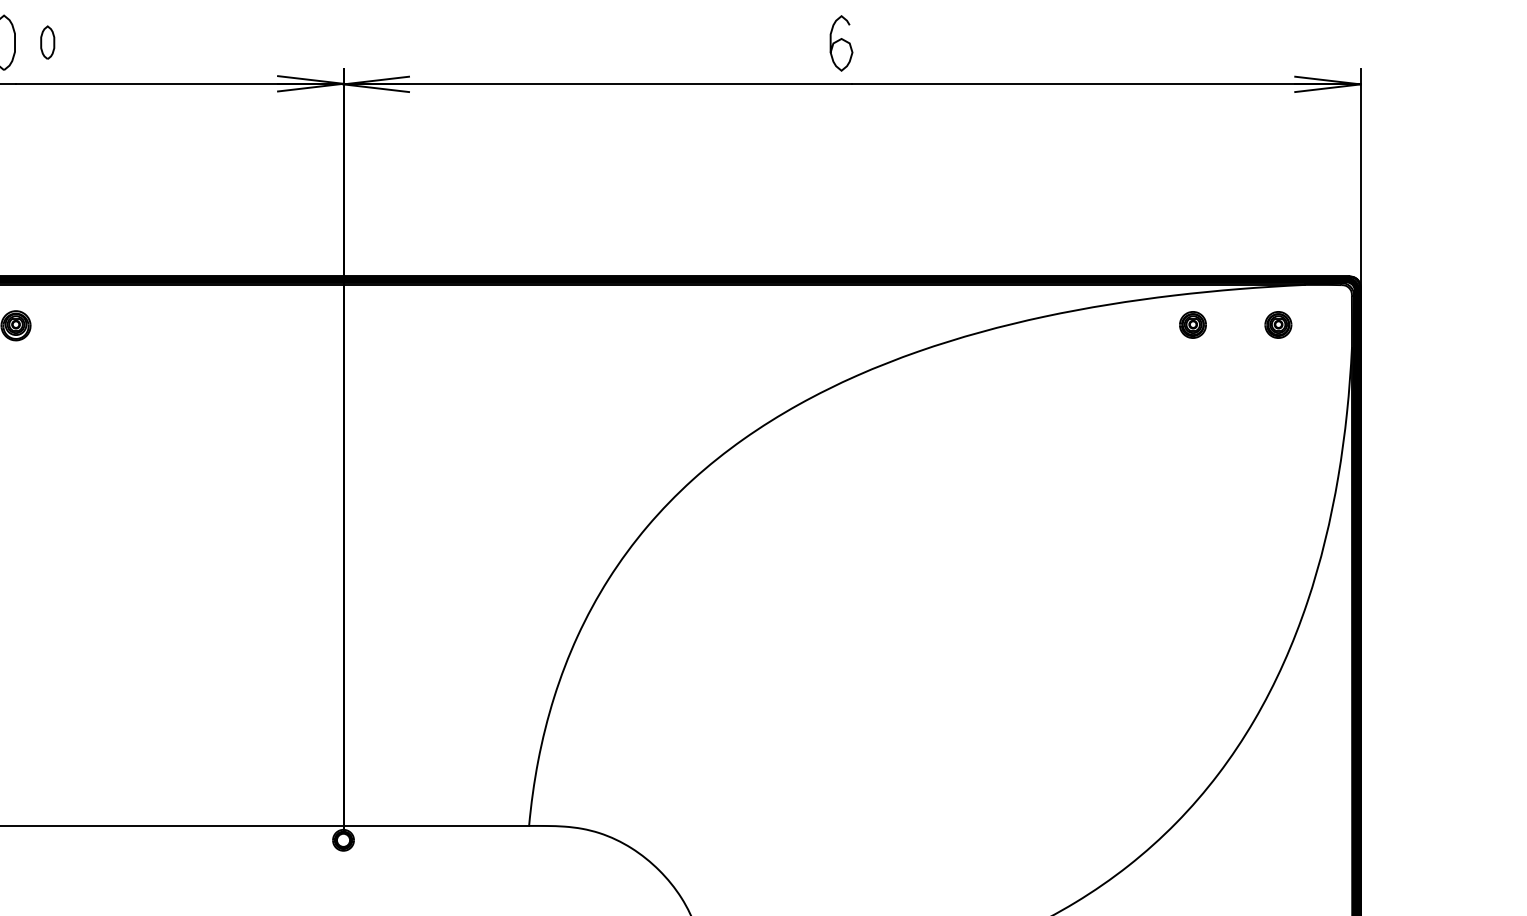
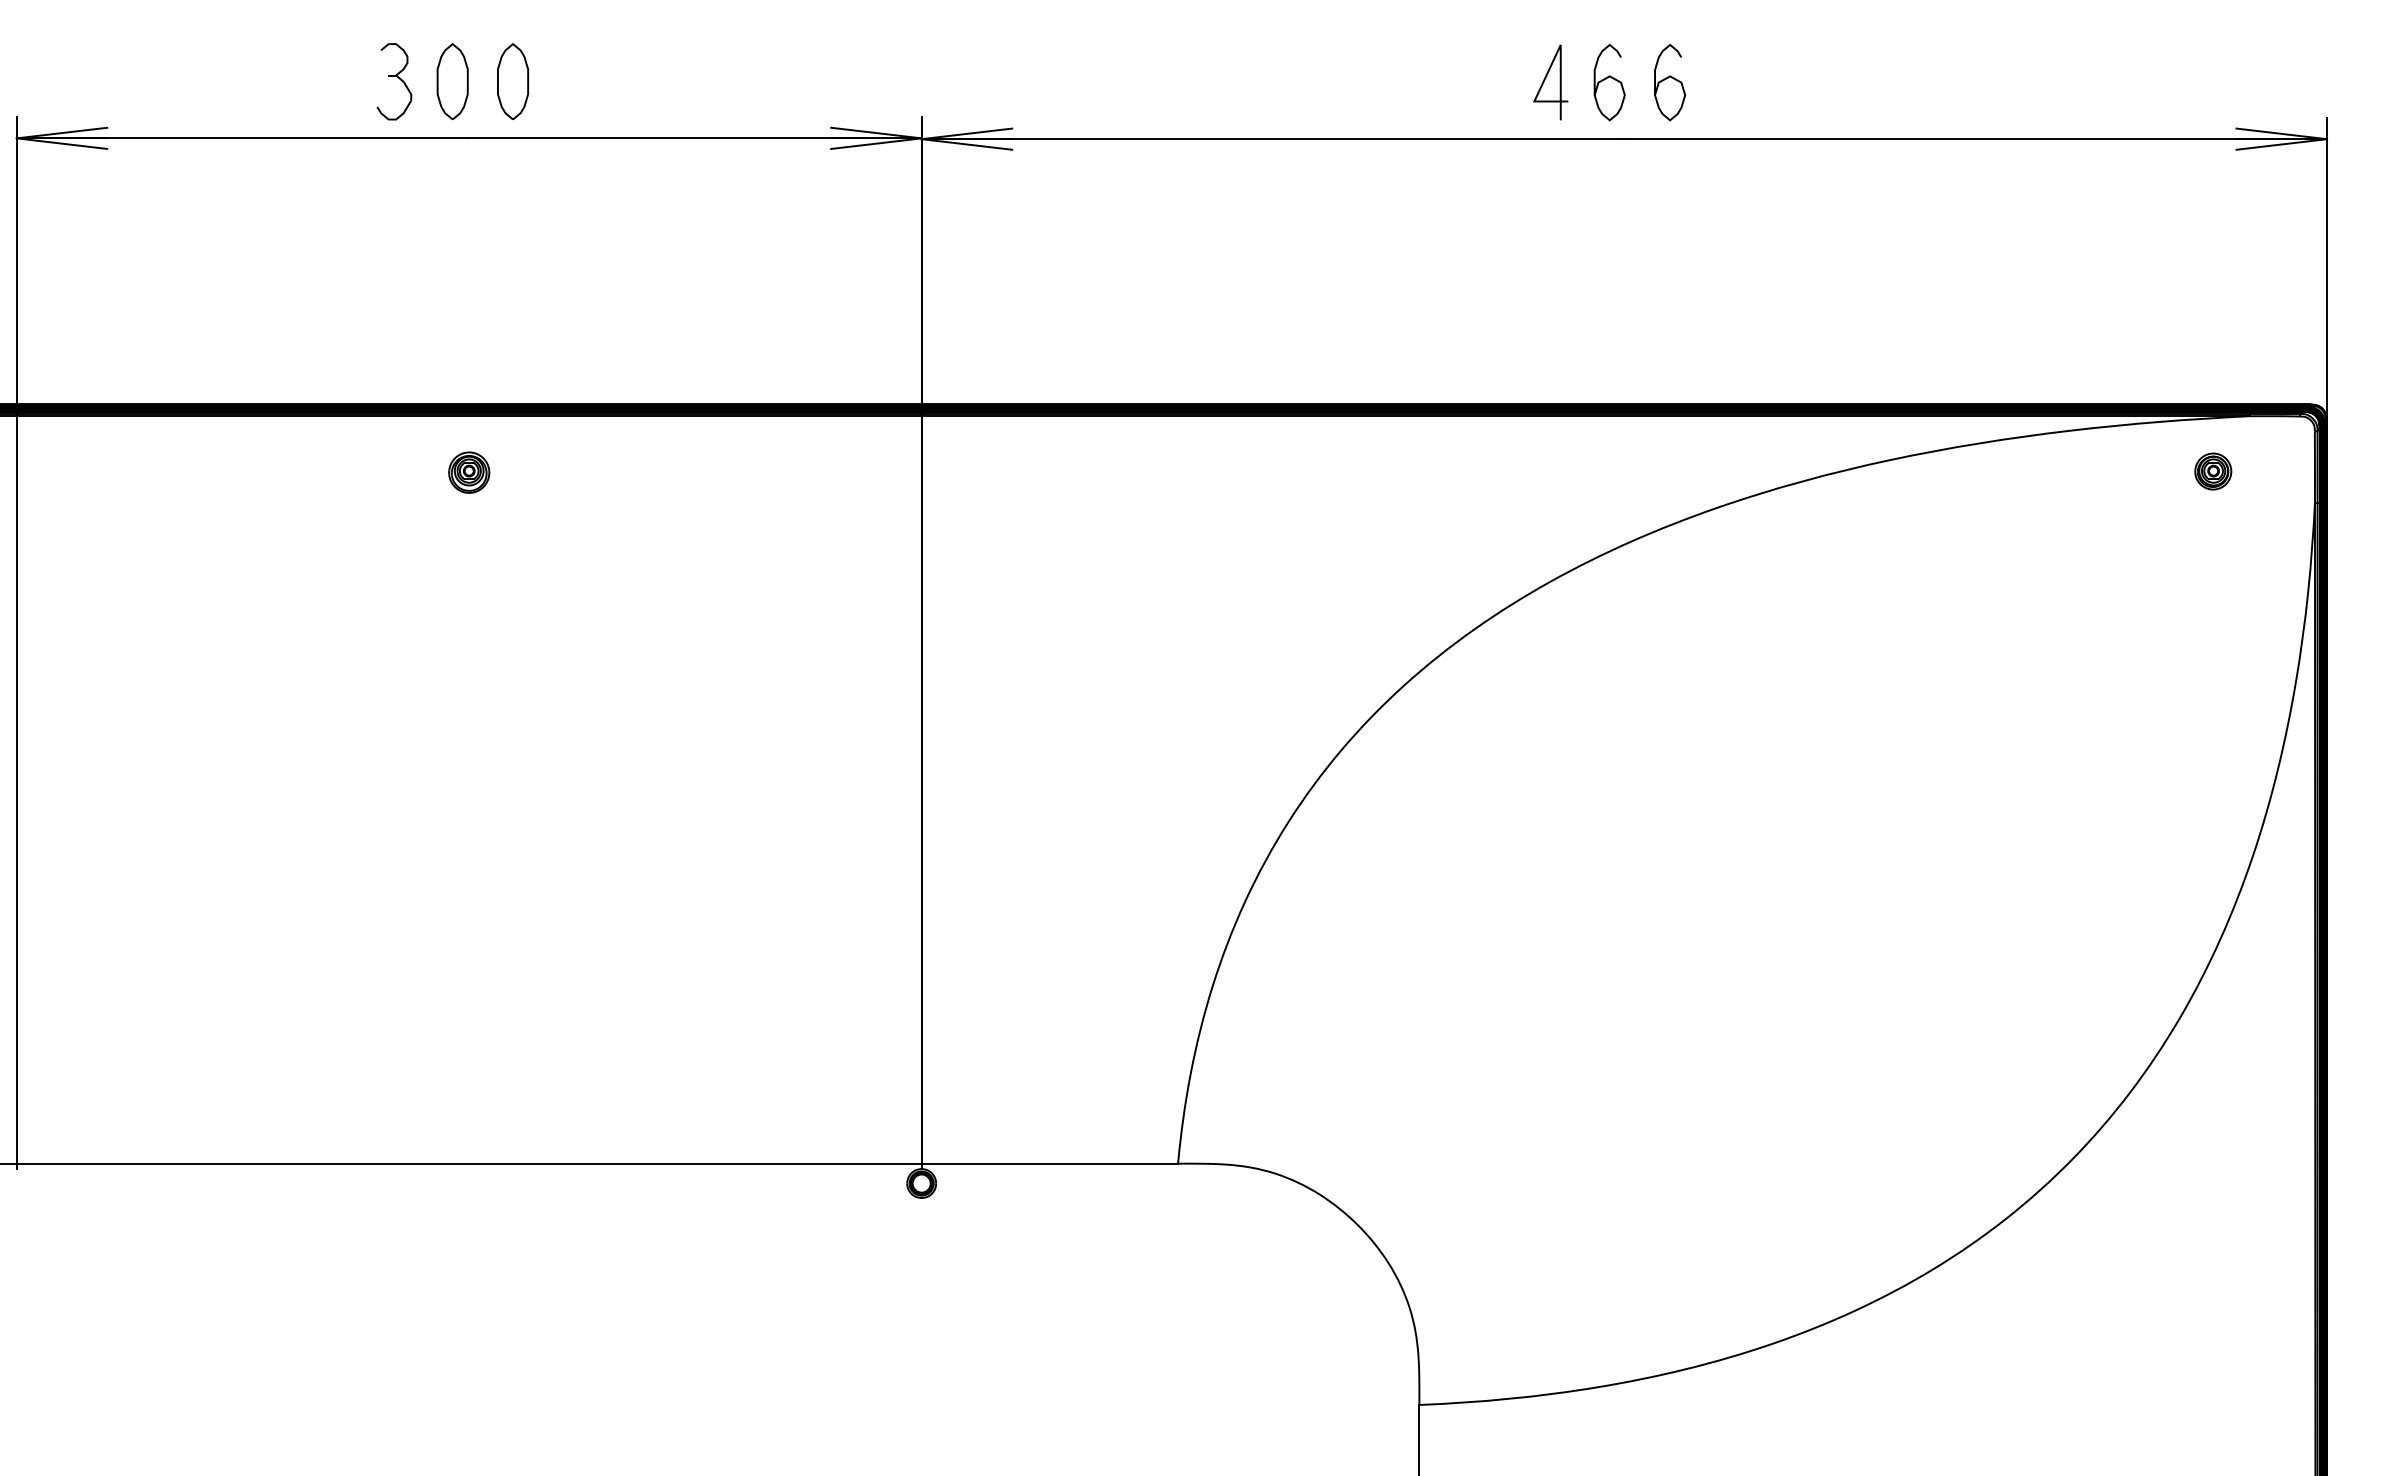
curve: (884, 40) -> (1668, 78), added
line: (795, 41) -> (1545, 80), added
part: (47, 42) -> (512, 81), size x1.67
part: (1193, 324) -> (2095, 471), removed

